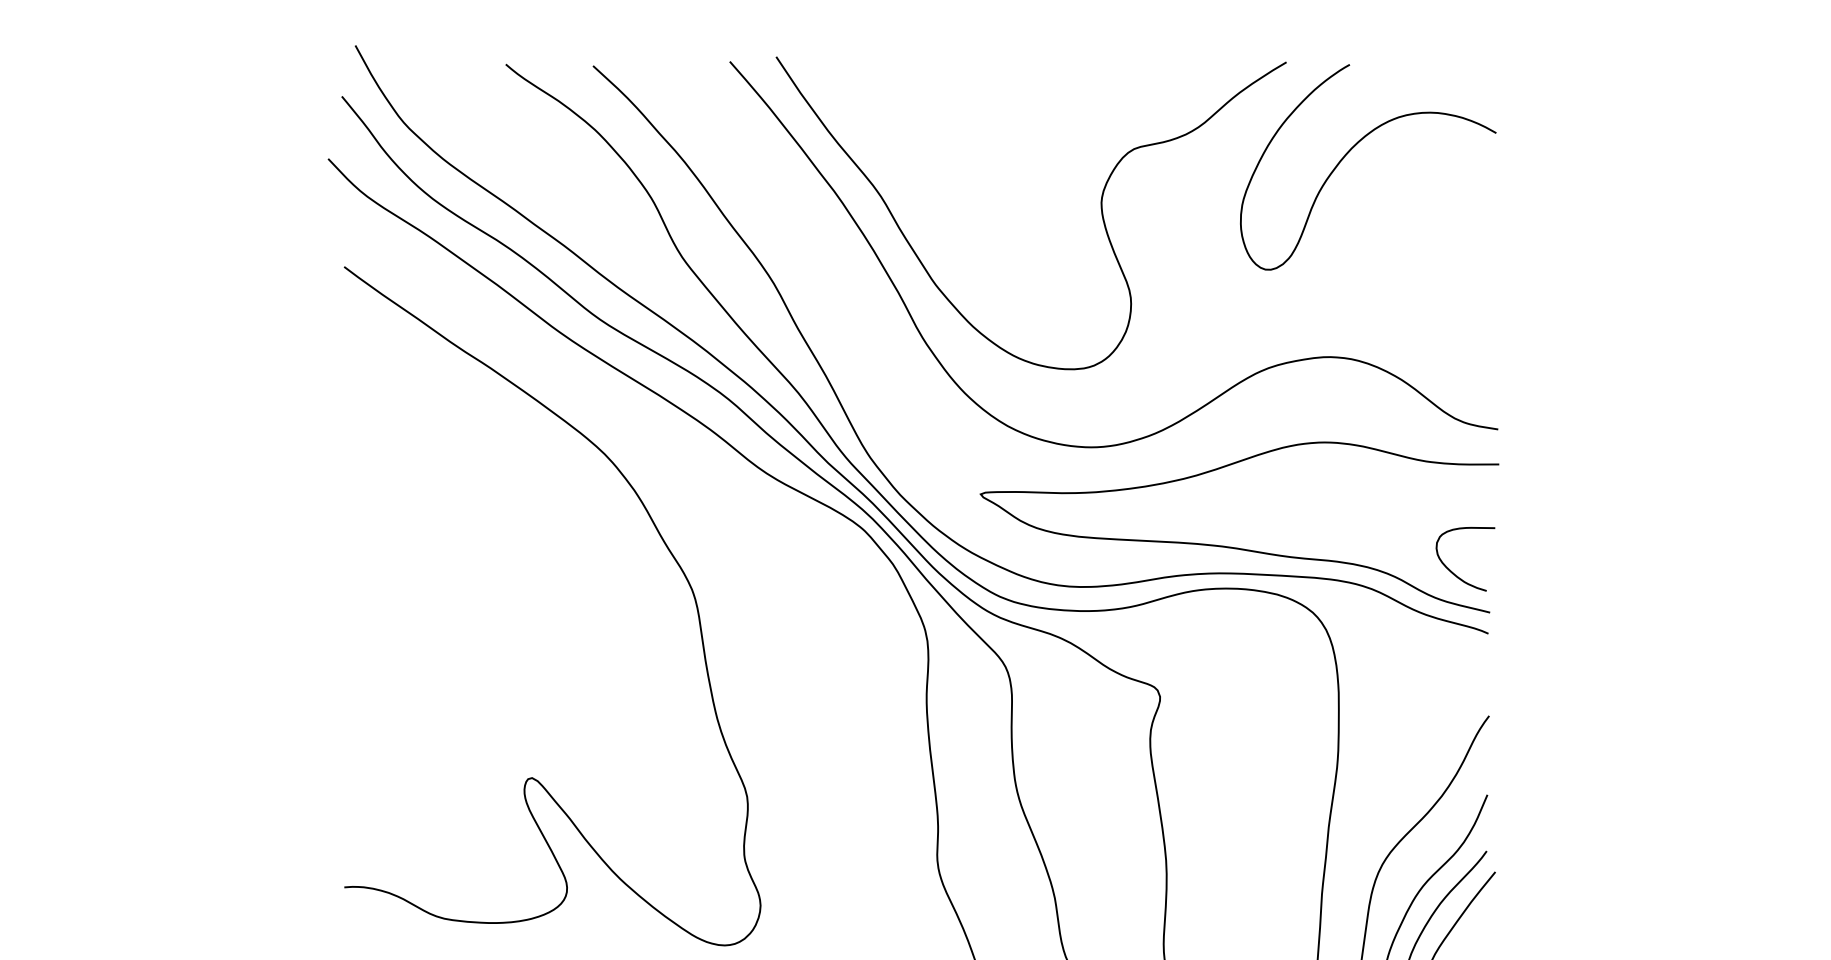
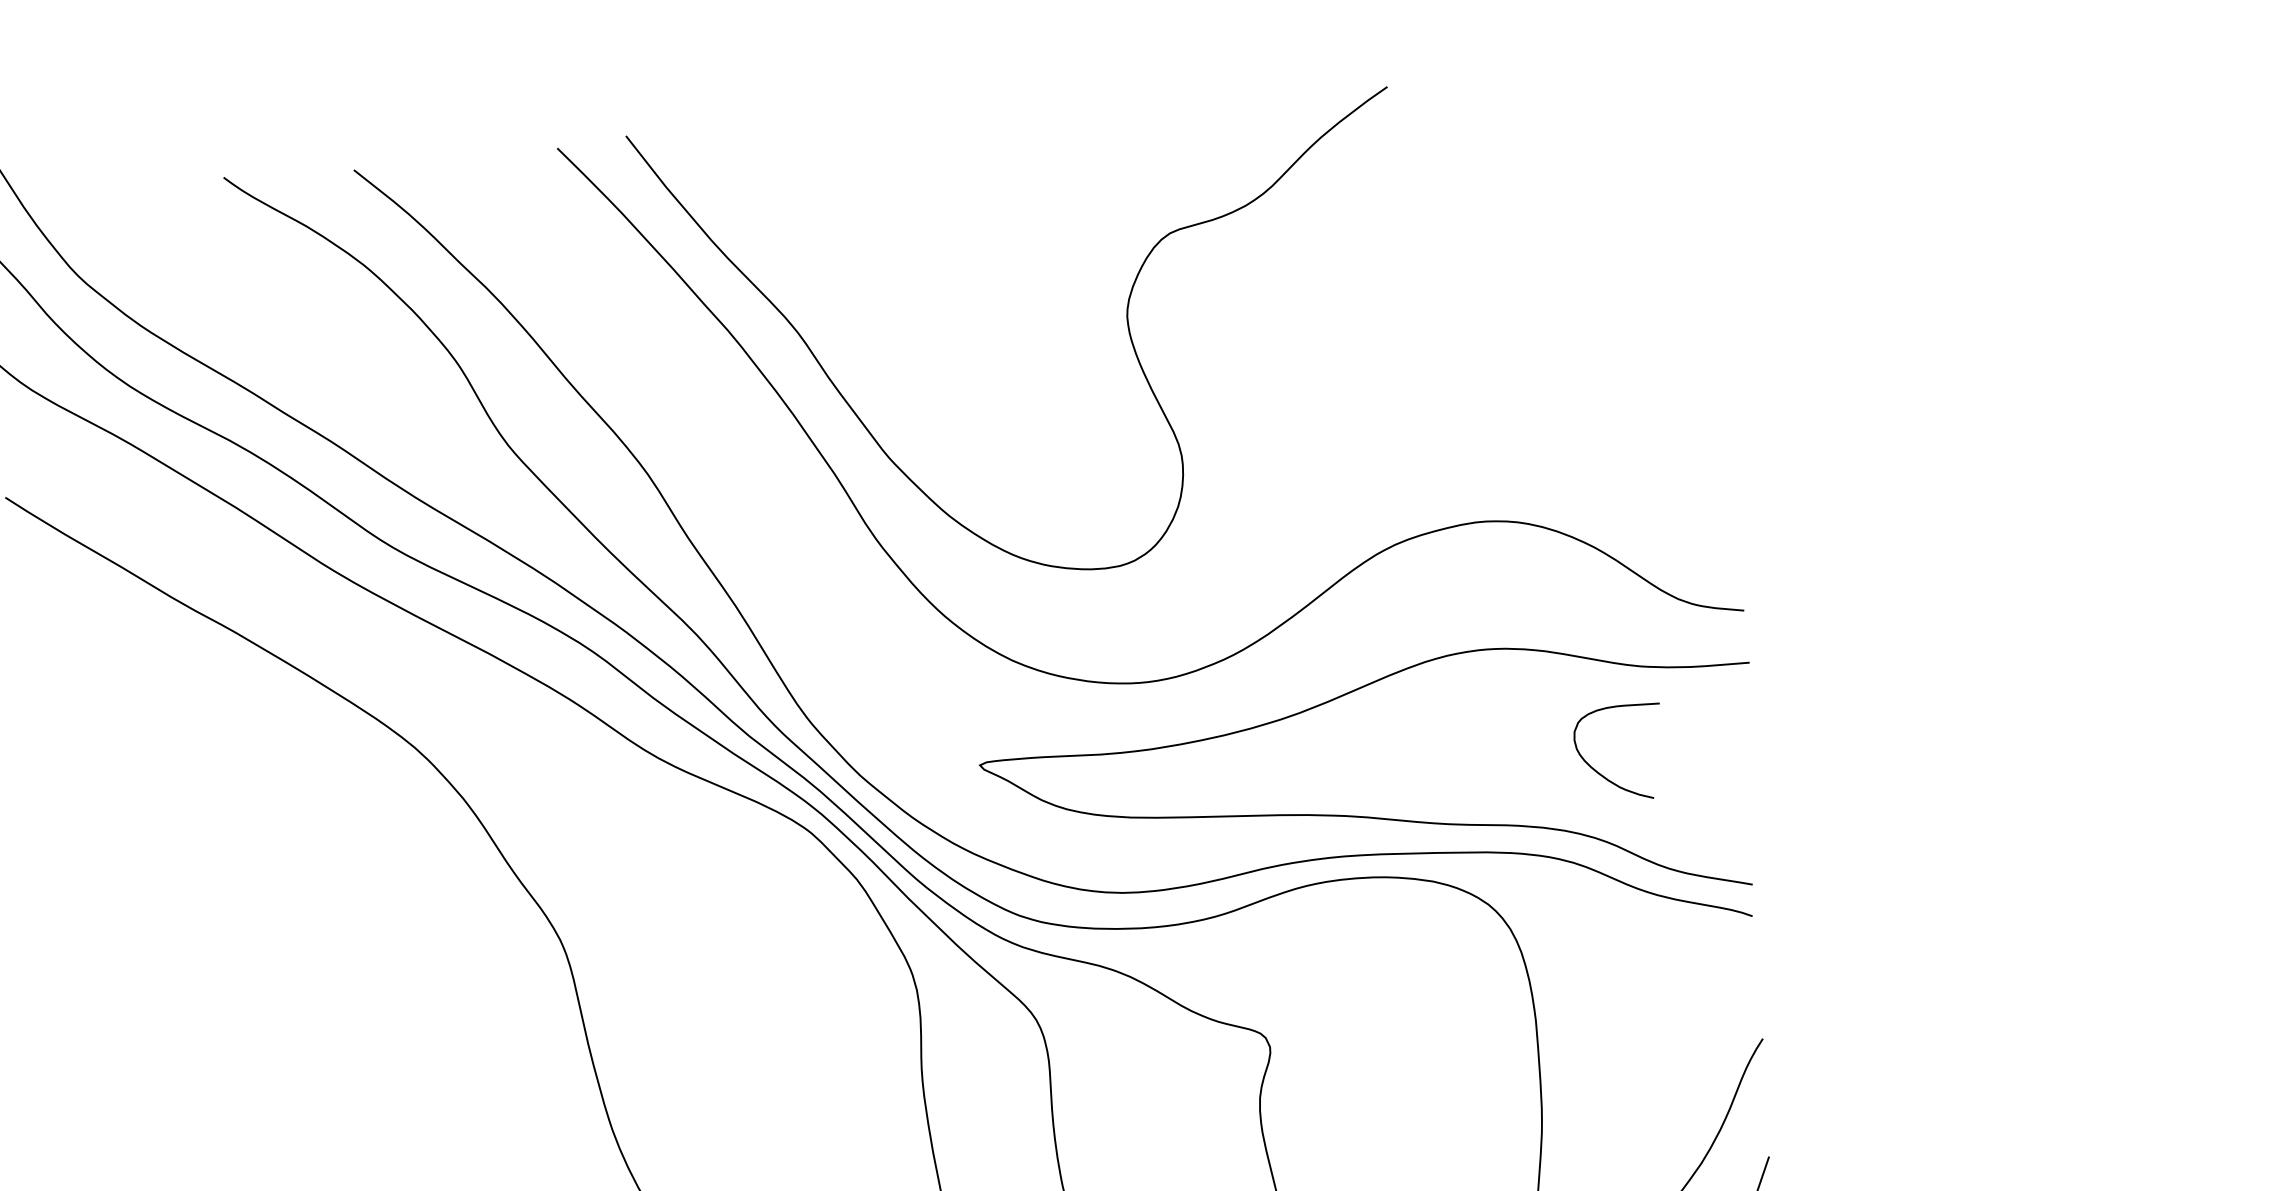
curve: (1351, 150) -> (1494, 211), removed
curve: (1452, 571) -> (1600, 772), moved

